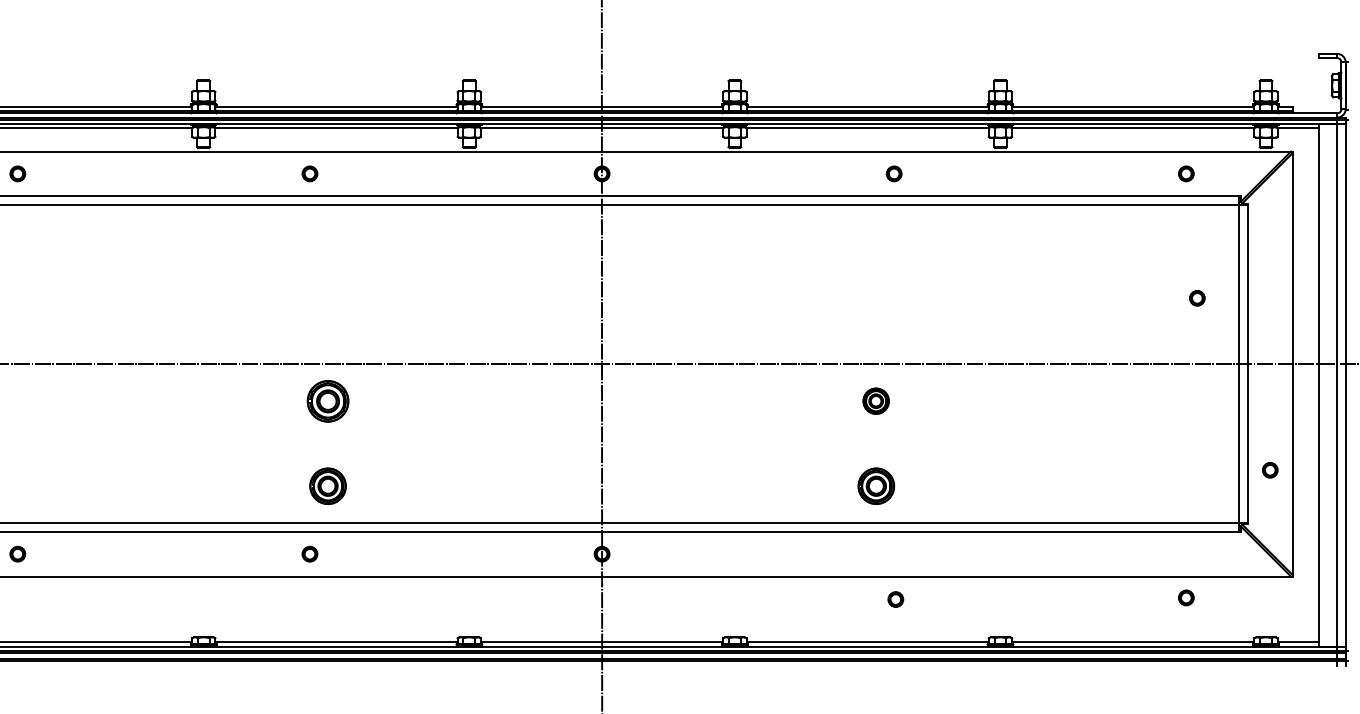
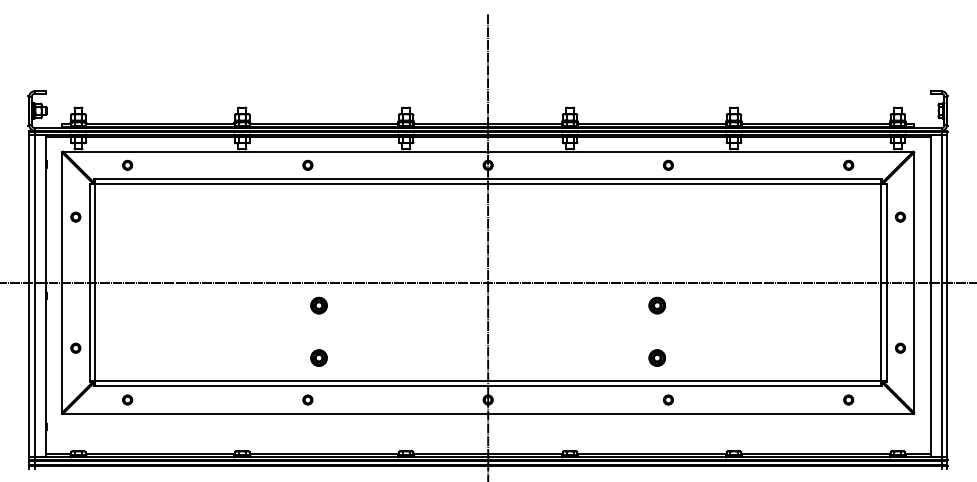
part: (1197, 297) -> (900, 216), moved
part: (327, 400) -> (318, 305), size x0.62
part: (327, 485) -> (318, 357), size x0.71
part: (874, 485) -> (656, 357), size x0.71
part: (1186, 597) -> (848, 399), moved
part: (895, 598) -> (668, 399), moved

